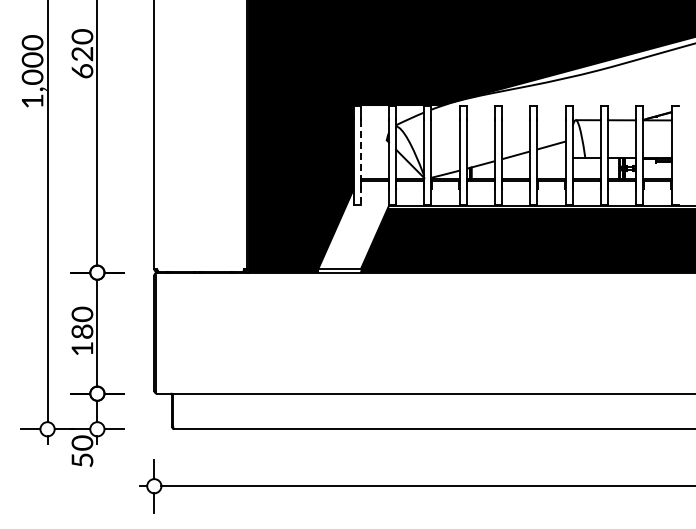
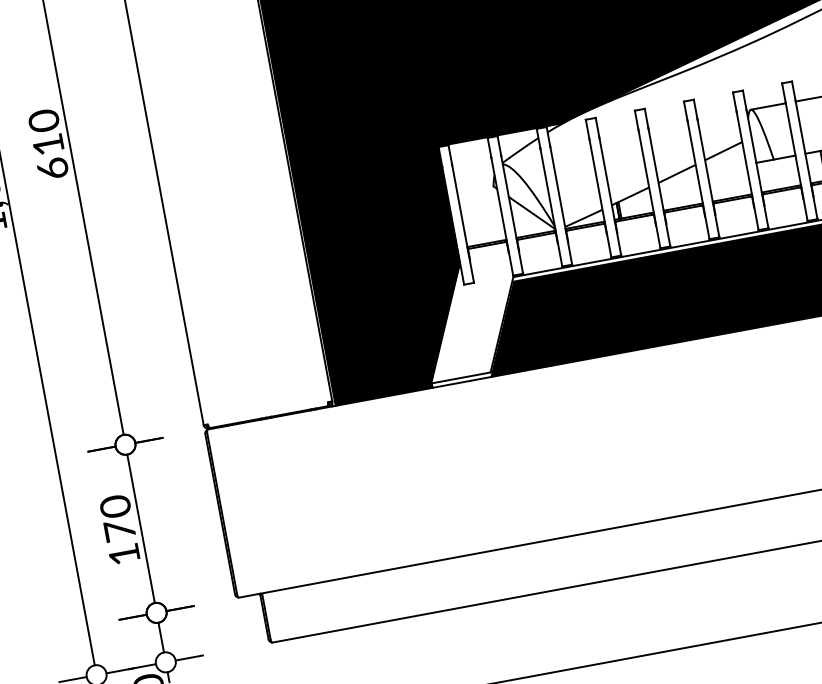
text: (82, 54) -> (48, 145), 620 -> 610
line: (360, 163) -> (462, 225), dashed -> solid
text: (82, 331) -> (119, 530), 180 -> 170

